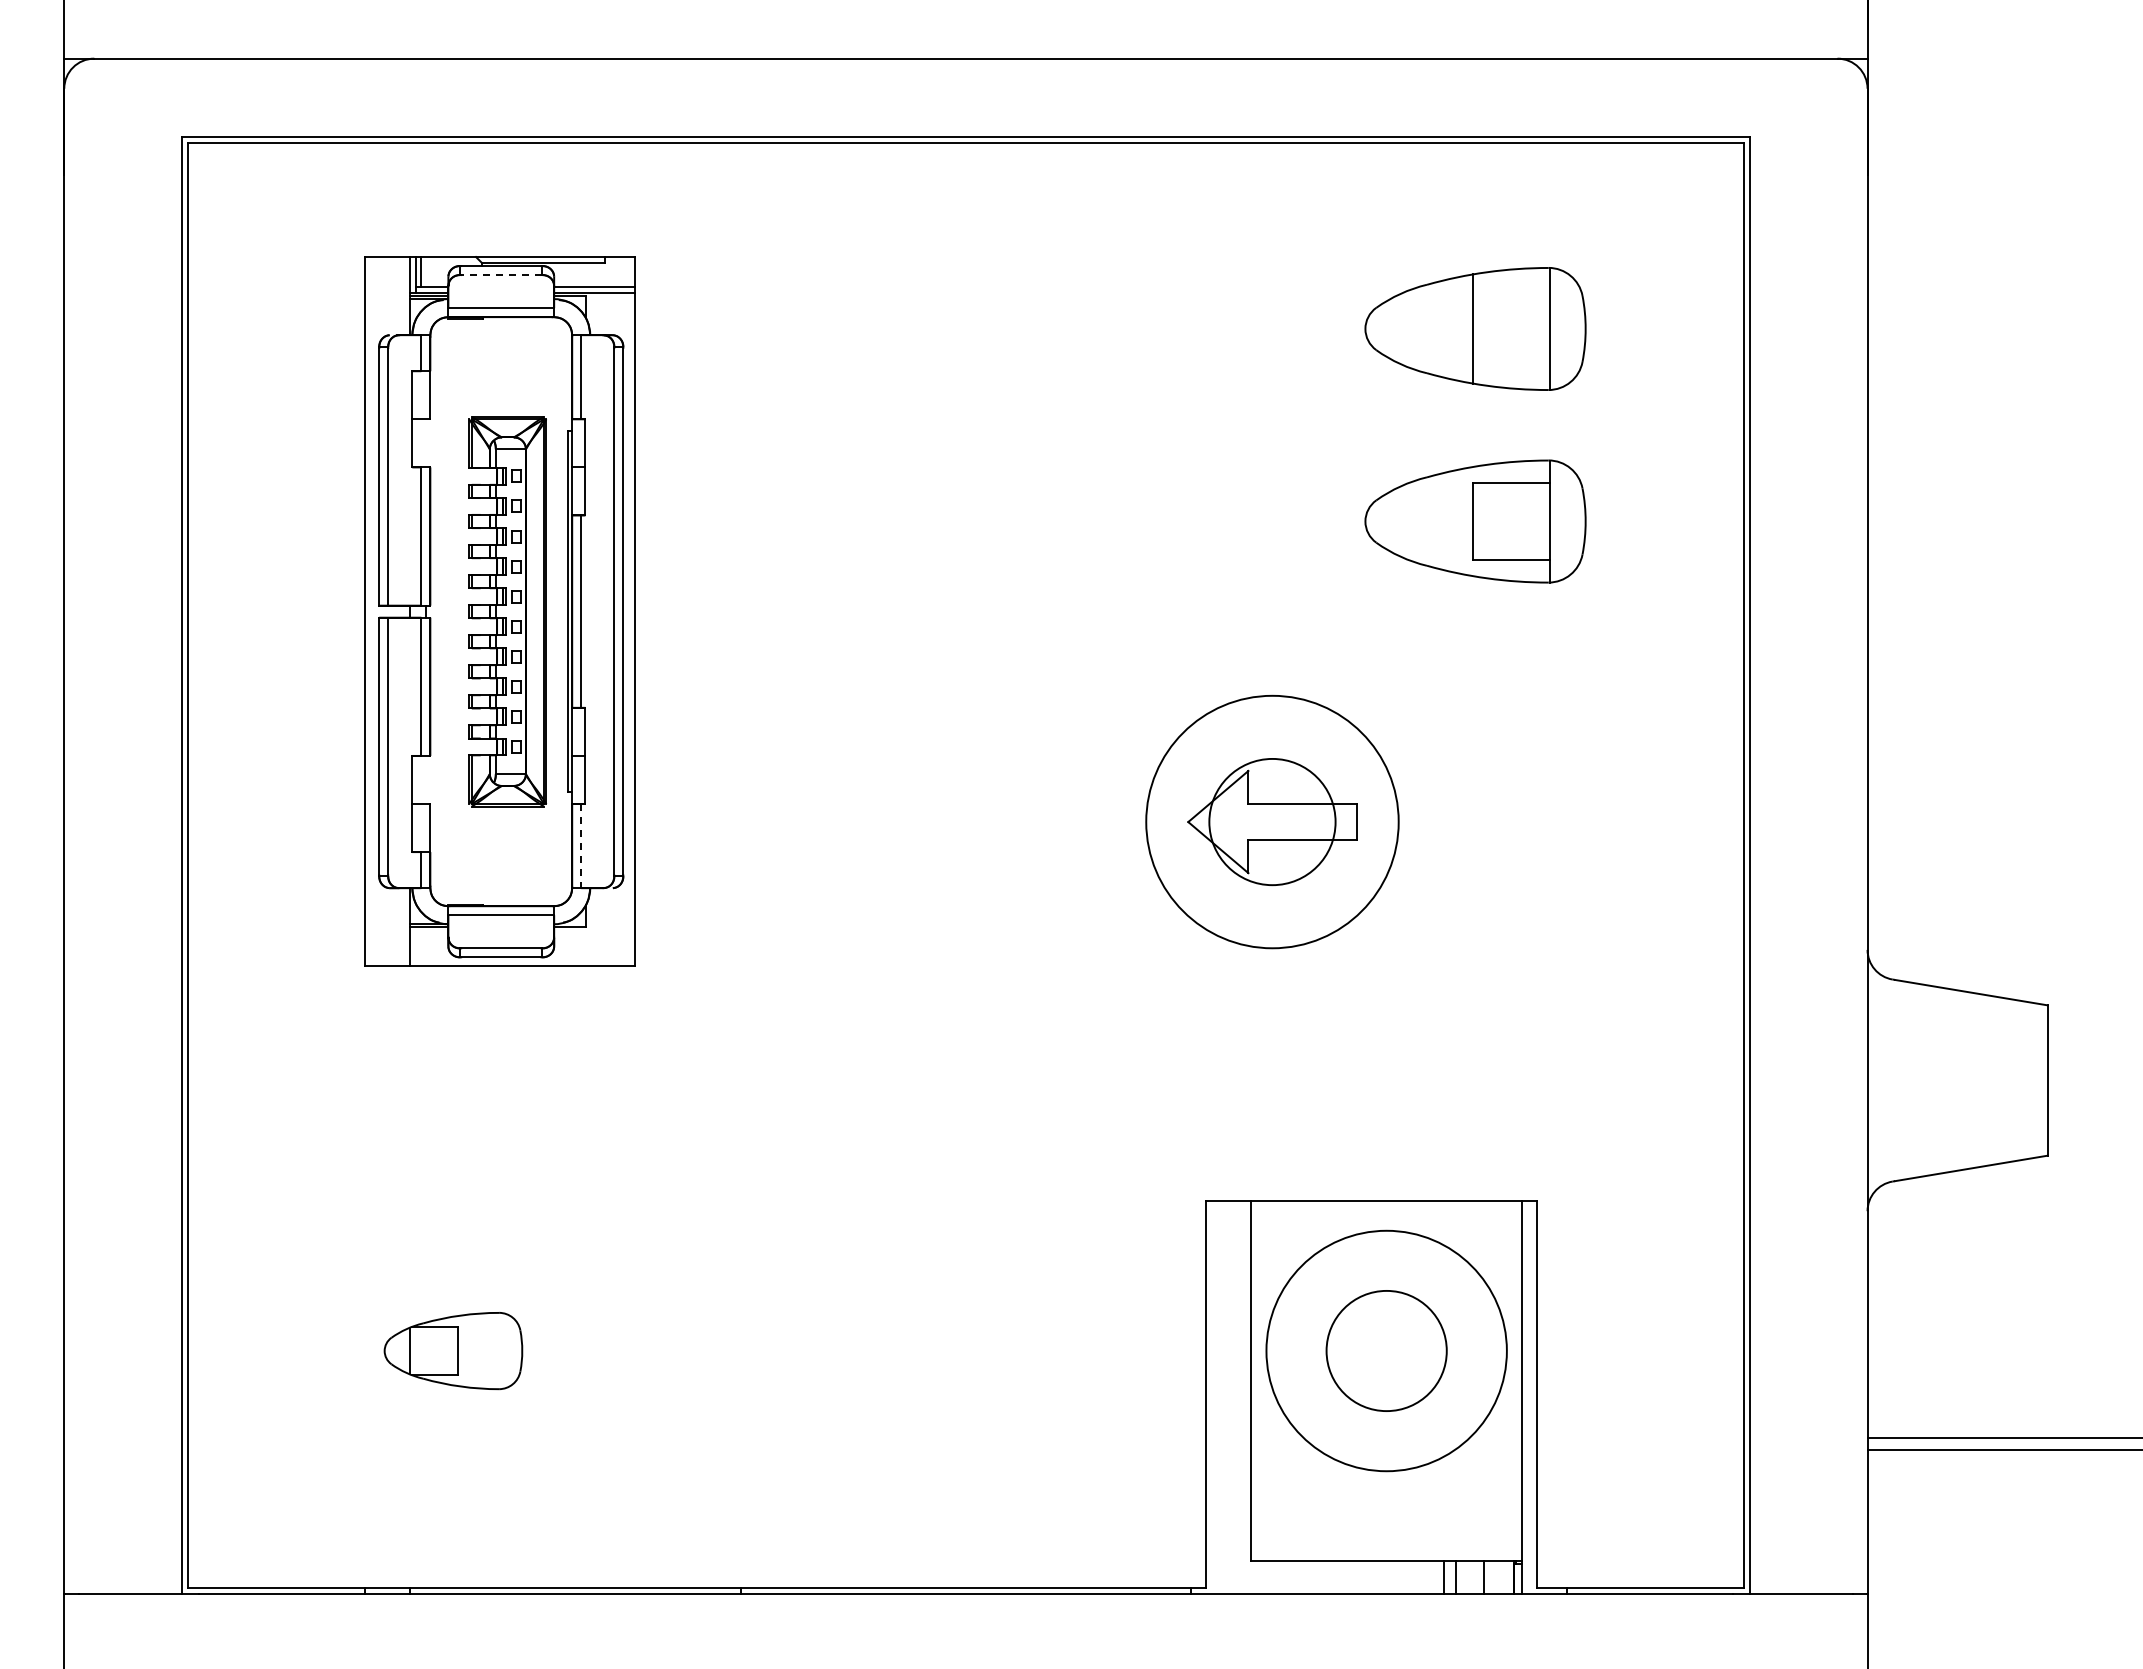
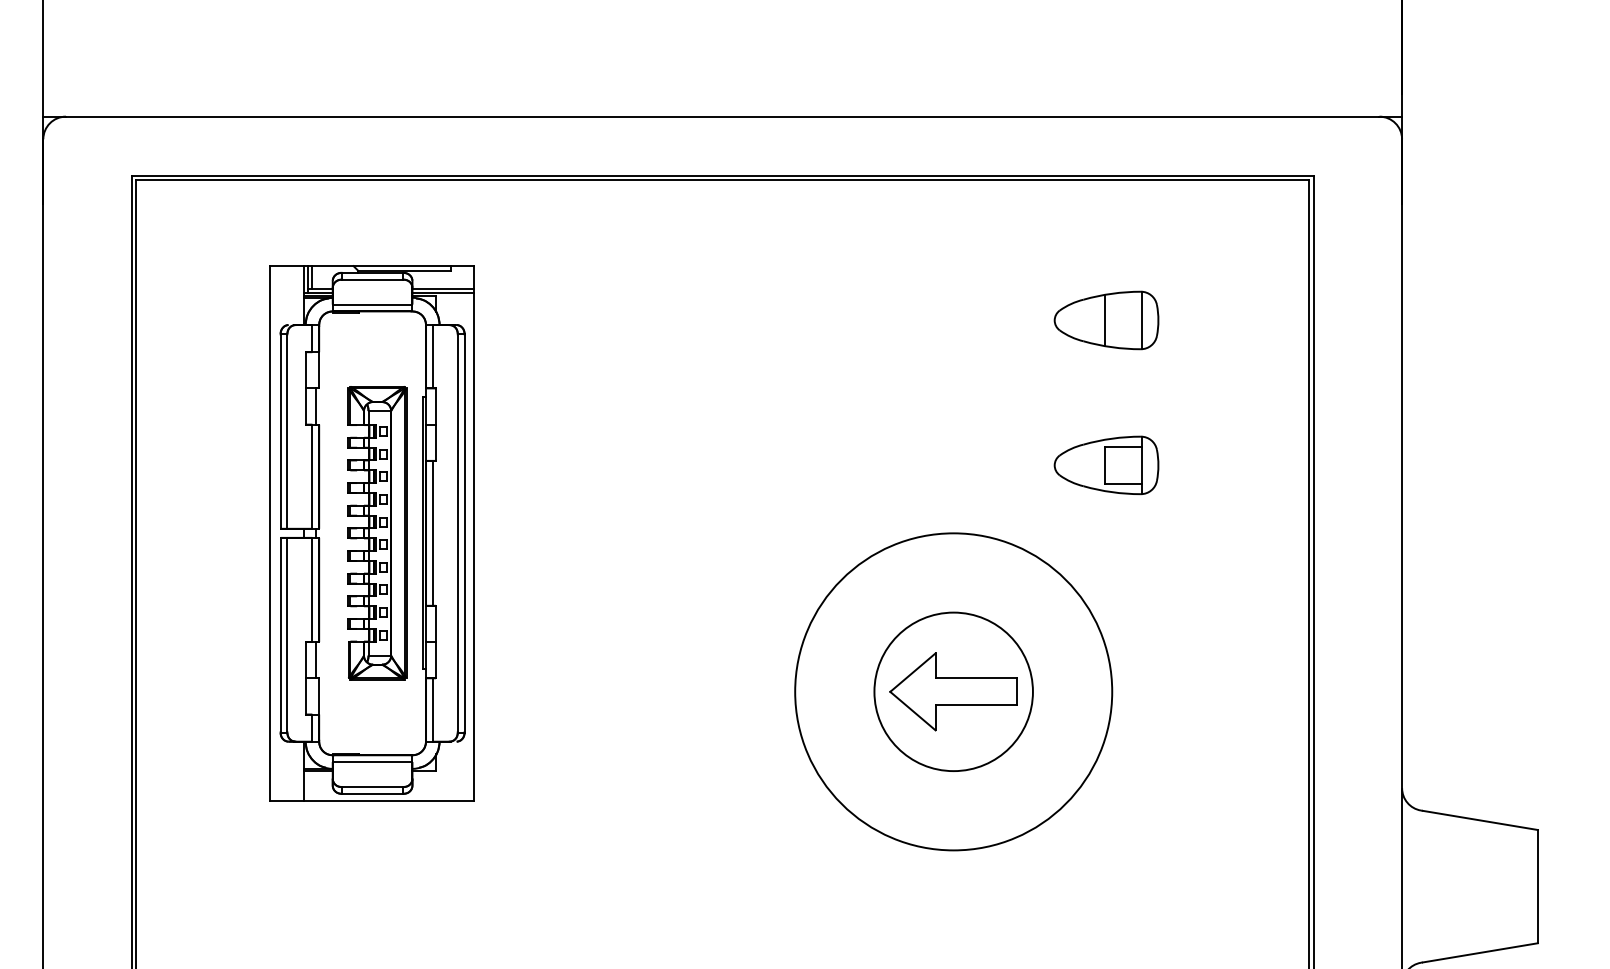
line: (501, 275) -> (372, 280), dashed -> solid
part: (1474, 329) -> (1105, 320), size x0.62
line: (426, 443) -> (316, 406), added
part: (1474, 521) -> (1105, 465), size x0.62
line: (426, 779) -> (316, 659), added
circle: (1272, 821) -> (953, 691), size x1.67
circle: (1272, 821) -> (953, 691), size x1.67
line: (581, 846) -> (433, 710), dashed -> solid

